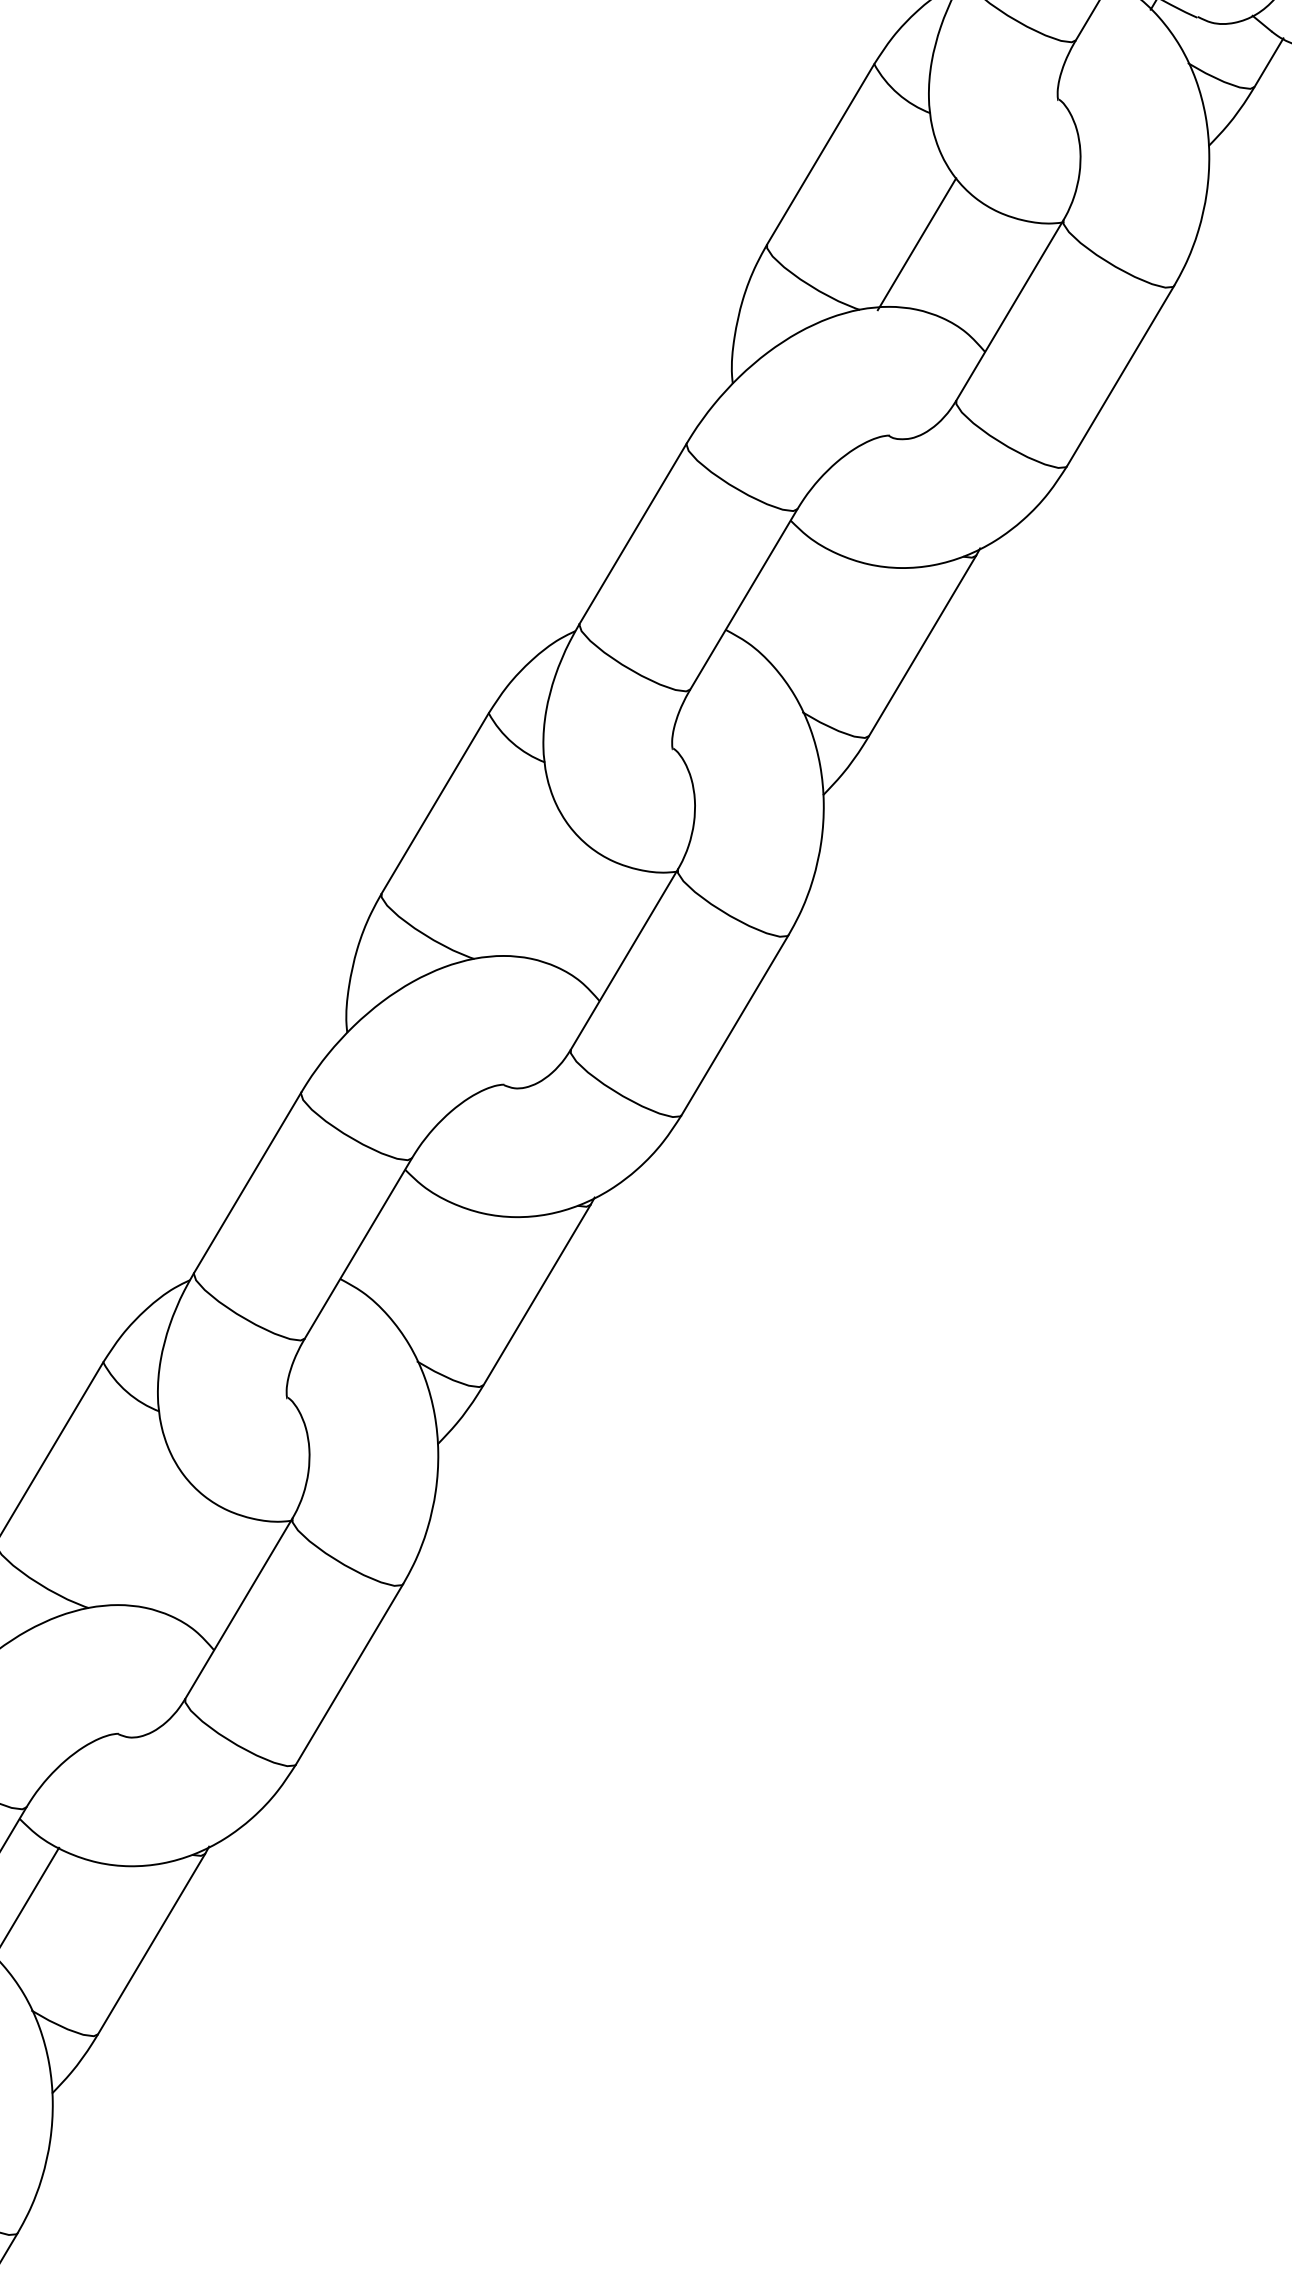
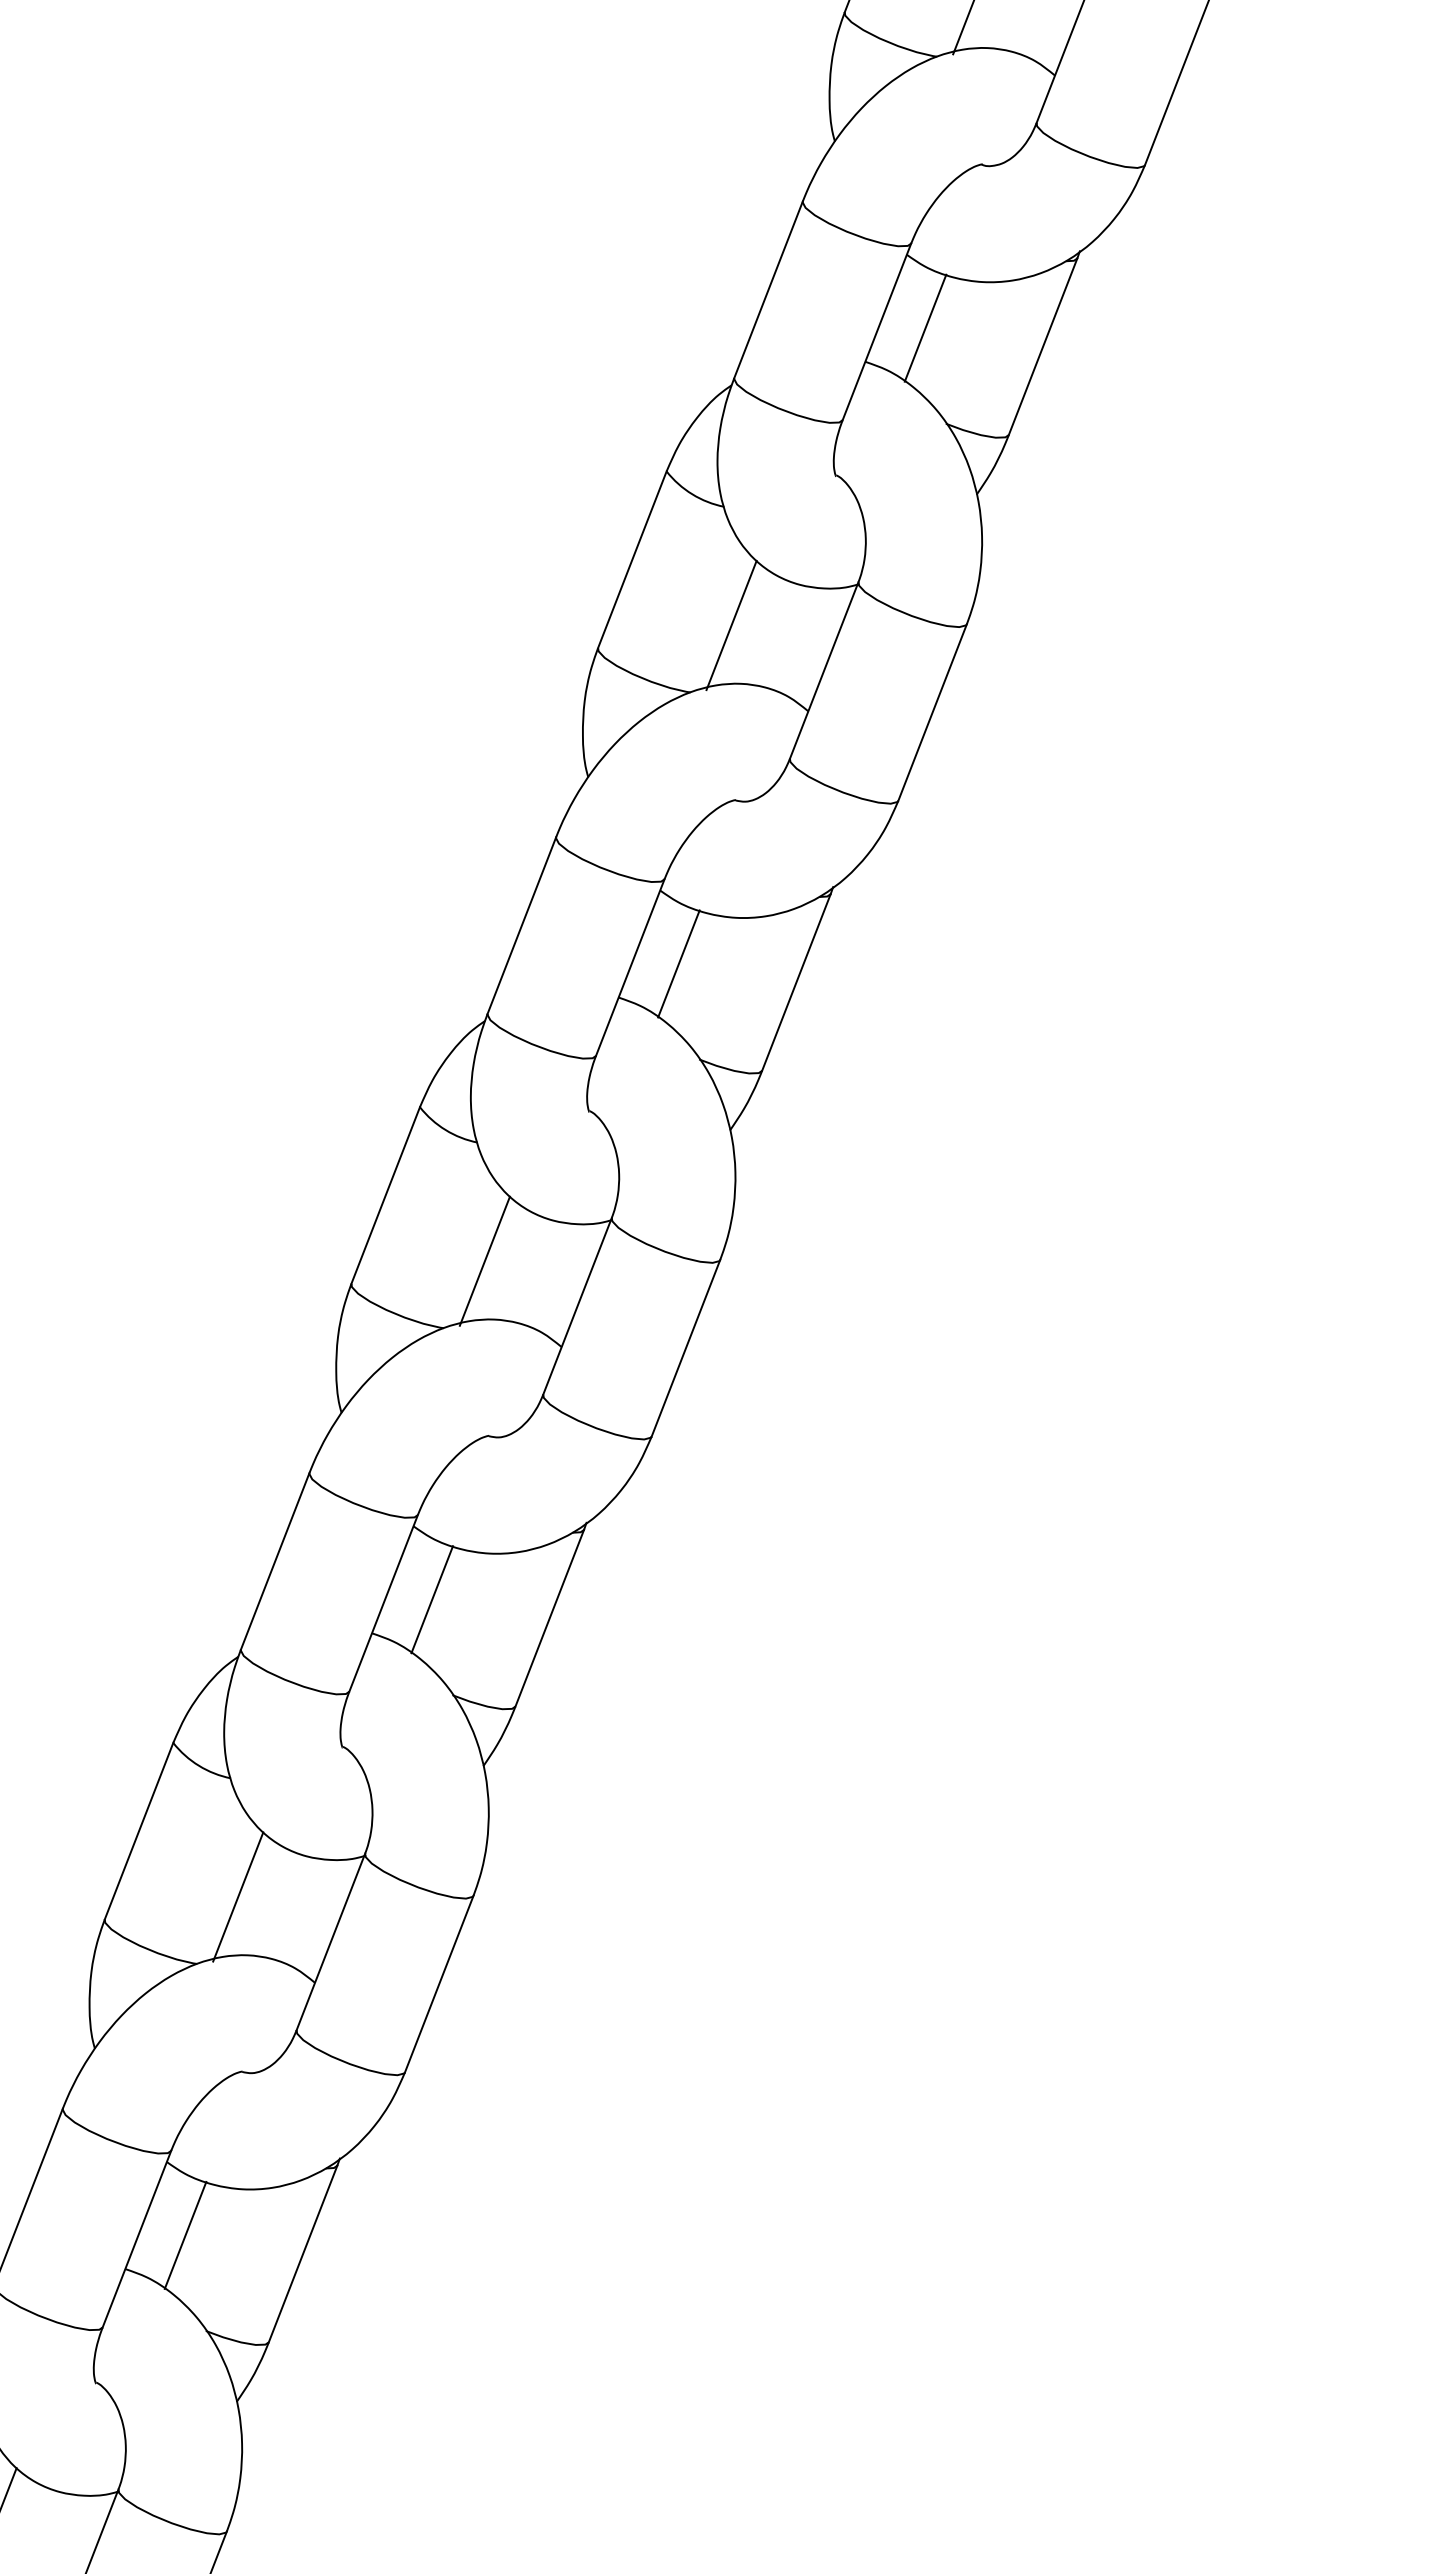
line: (797, 603) -> (925, 327), added
line: (531, 893) -> (731, 625), added
line: (411, 1252) -> (678, 963), added
line: (145, 1541) -> (484, 1260), added

